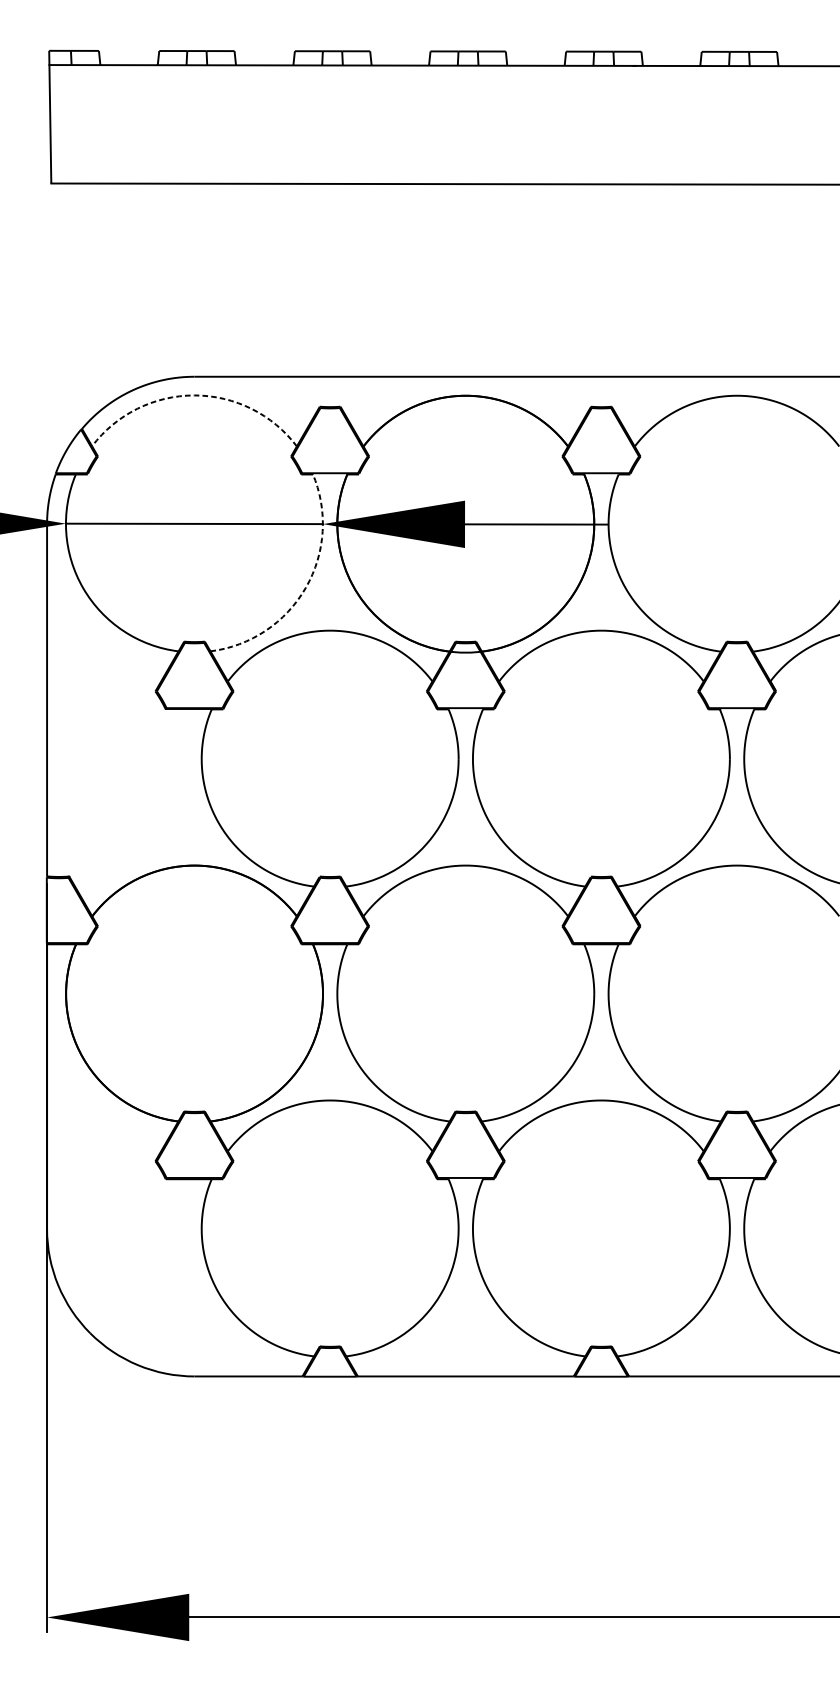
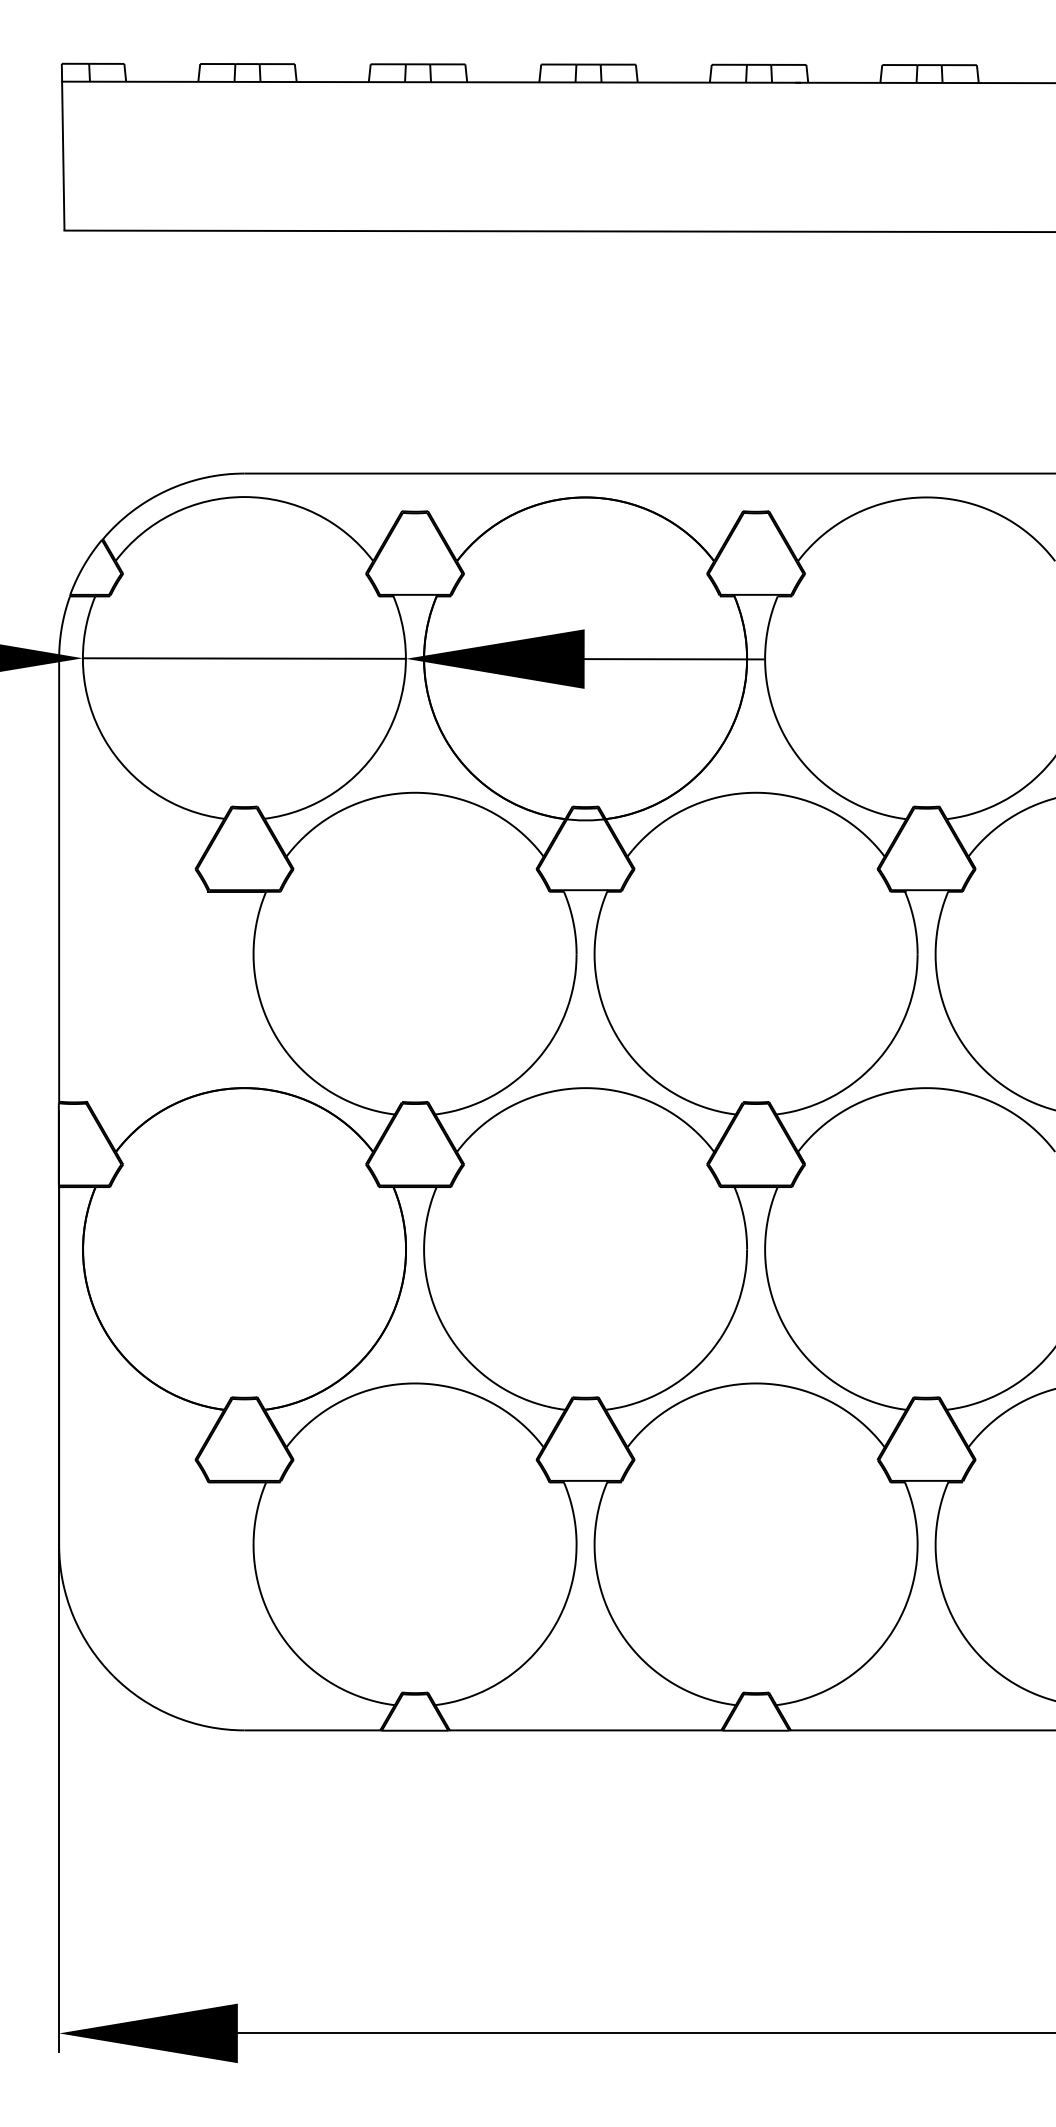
arc: (194, 395) -> (244, 497), dashed -> solid
arc: (305, 587) -> (384, 738), dashed -> solid

